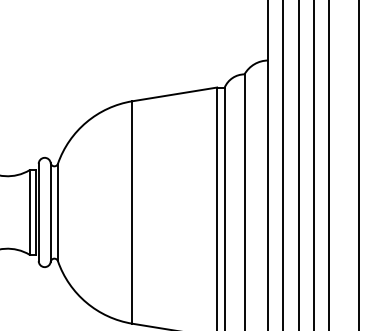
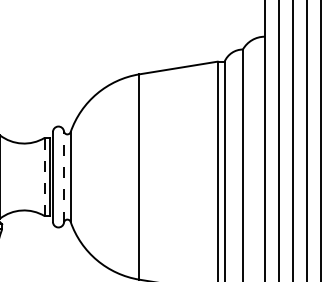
line: (29, 212) -> (44, 177), solid -> dashed
line: (50, 212) -> (63, 177), solid -> dashed

